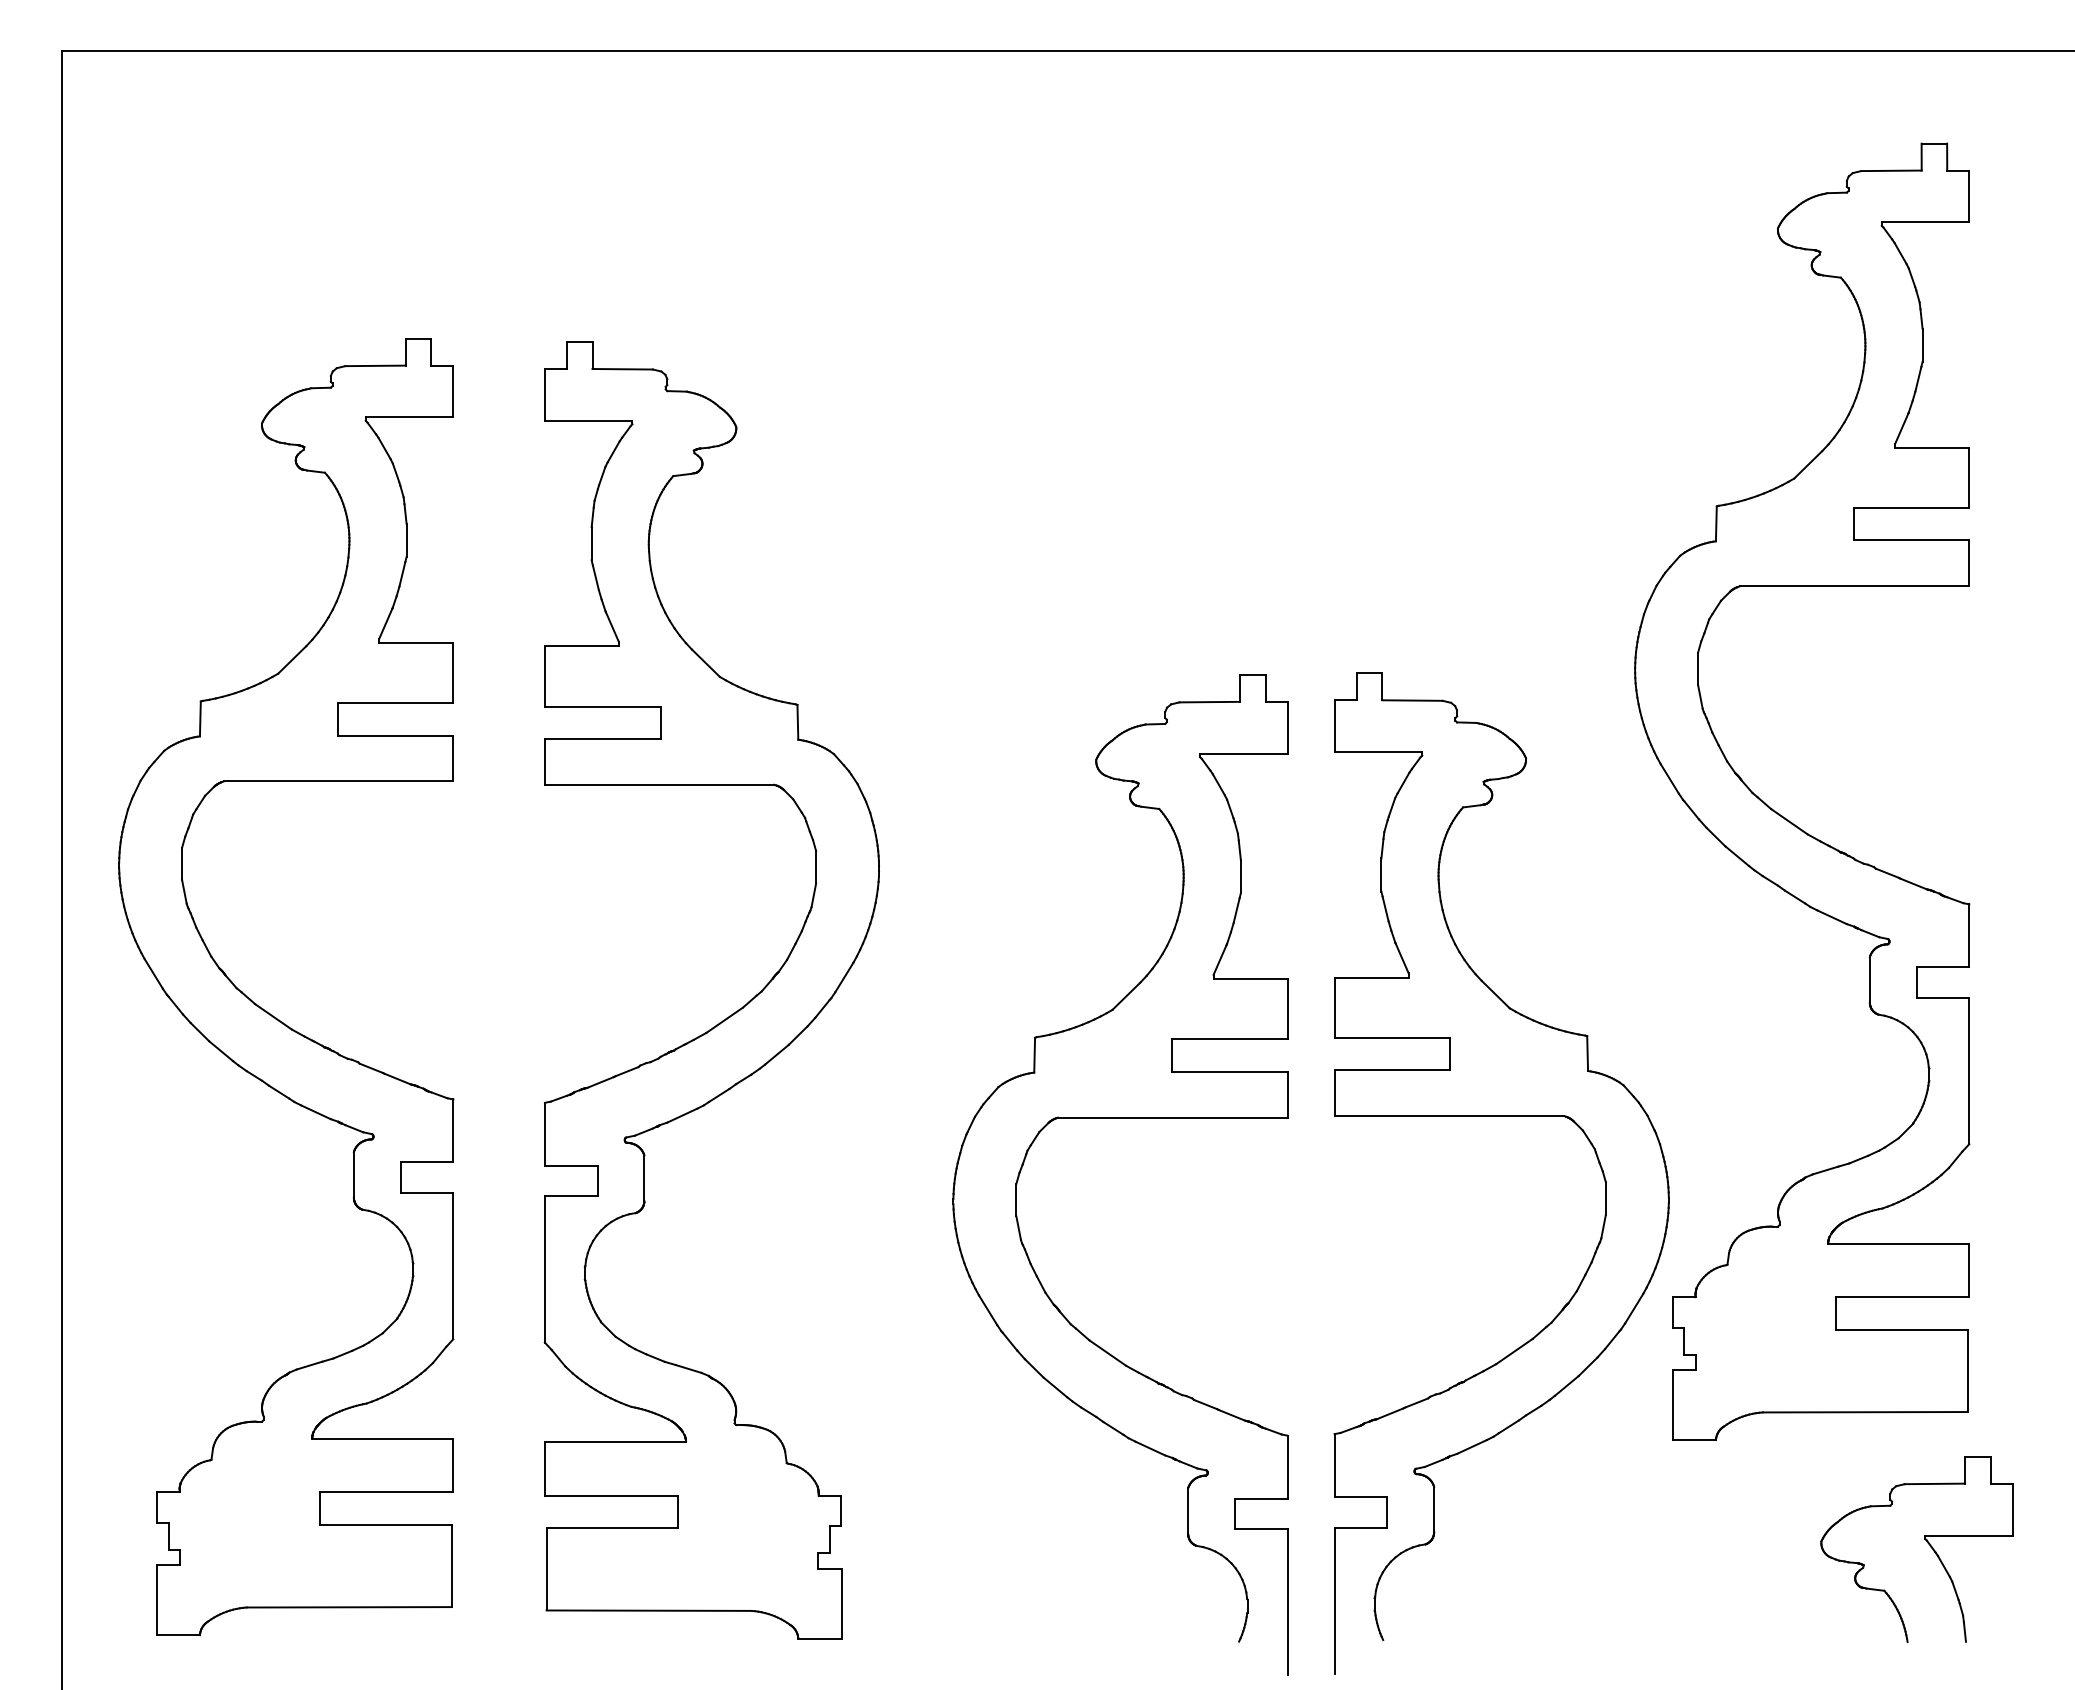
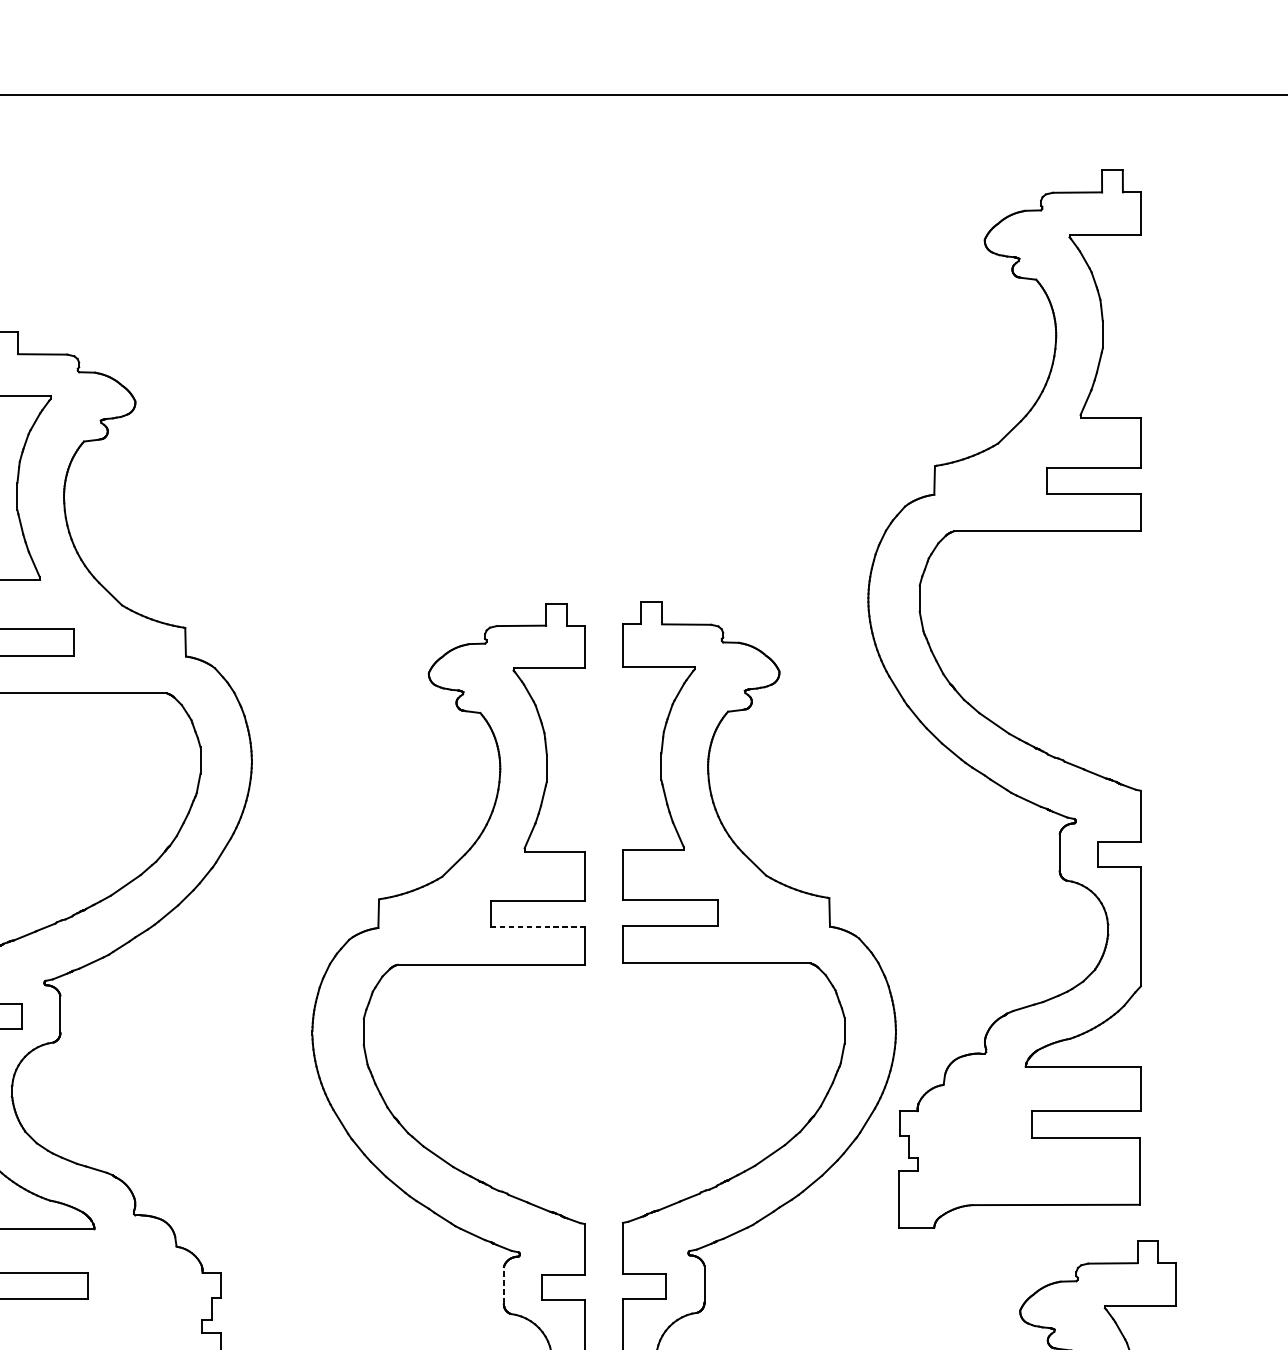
line: (1229, 1071) -> (537, 927), solid -> dashed
line: (1188, 1510) -> (504, 1285), solid -> dashed

